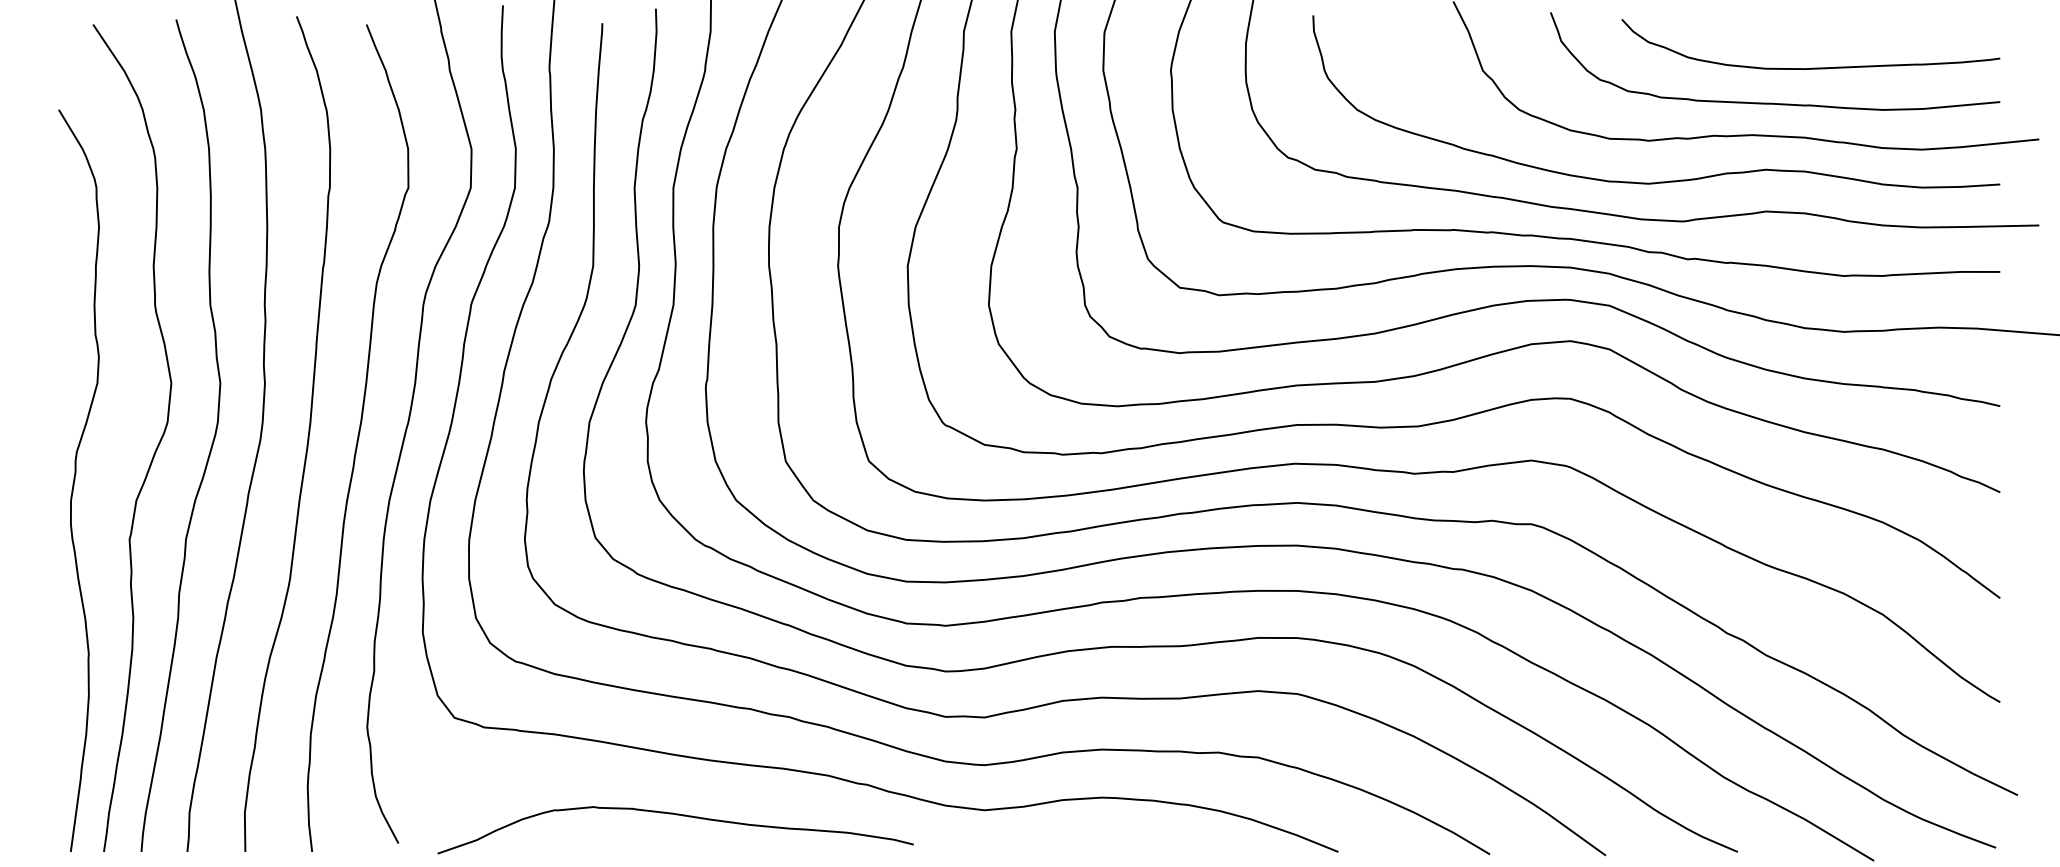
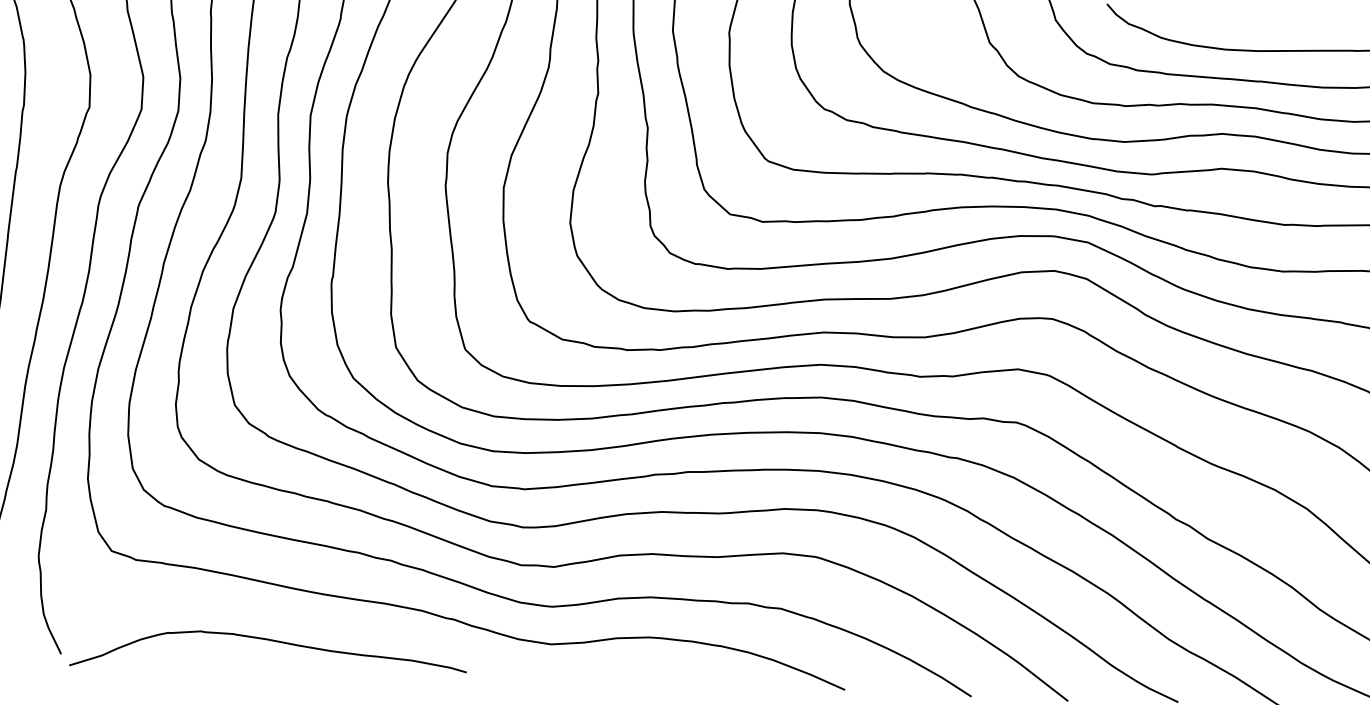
curve: (676, 815) -> (269, 640), moved

